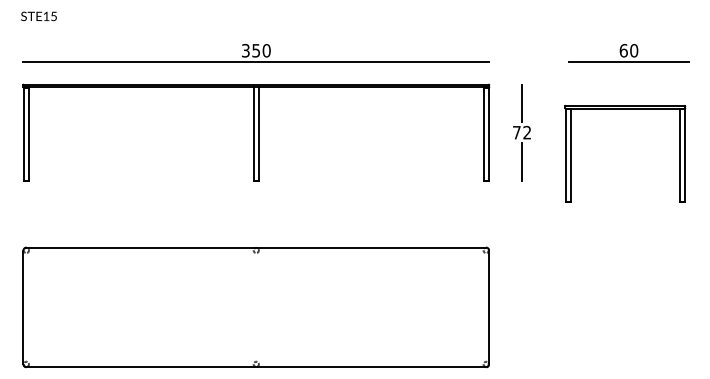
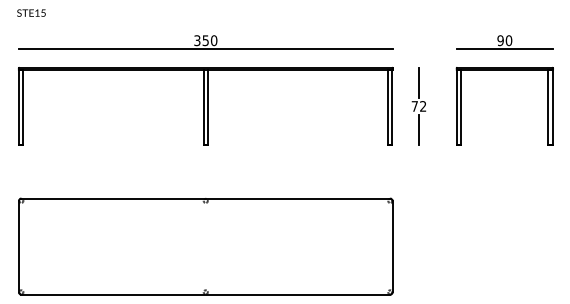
text: (623, 50) -> (500, 40), 60 -> 90
part: (624, 109) -> (504, 70), moved

